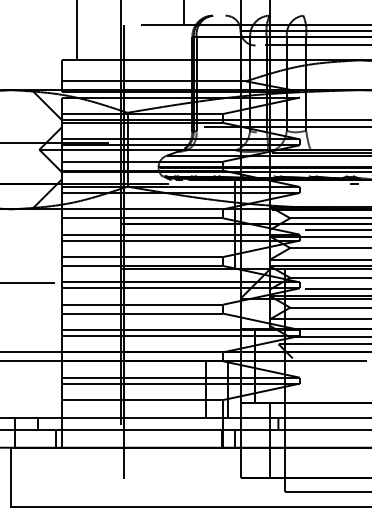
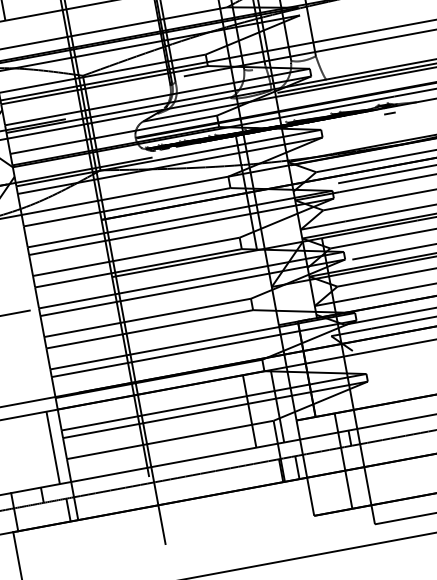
line: (52, 389) -> (52, 447), added

